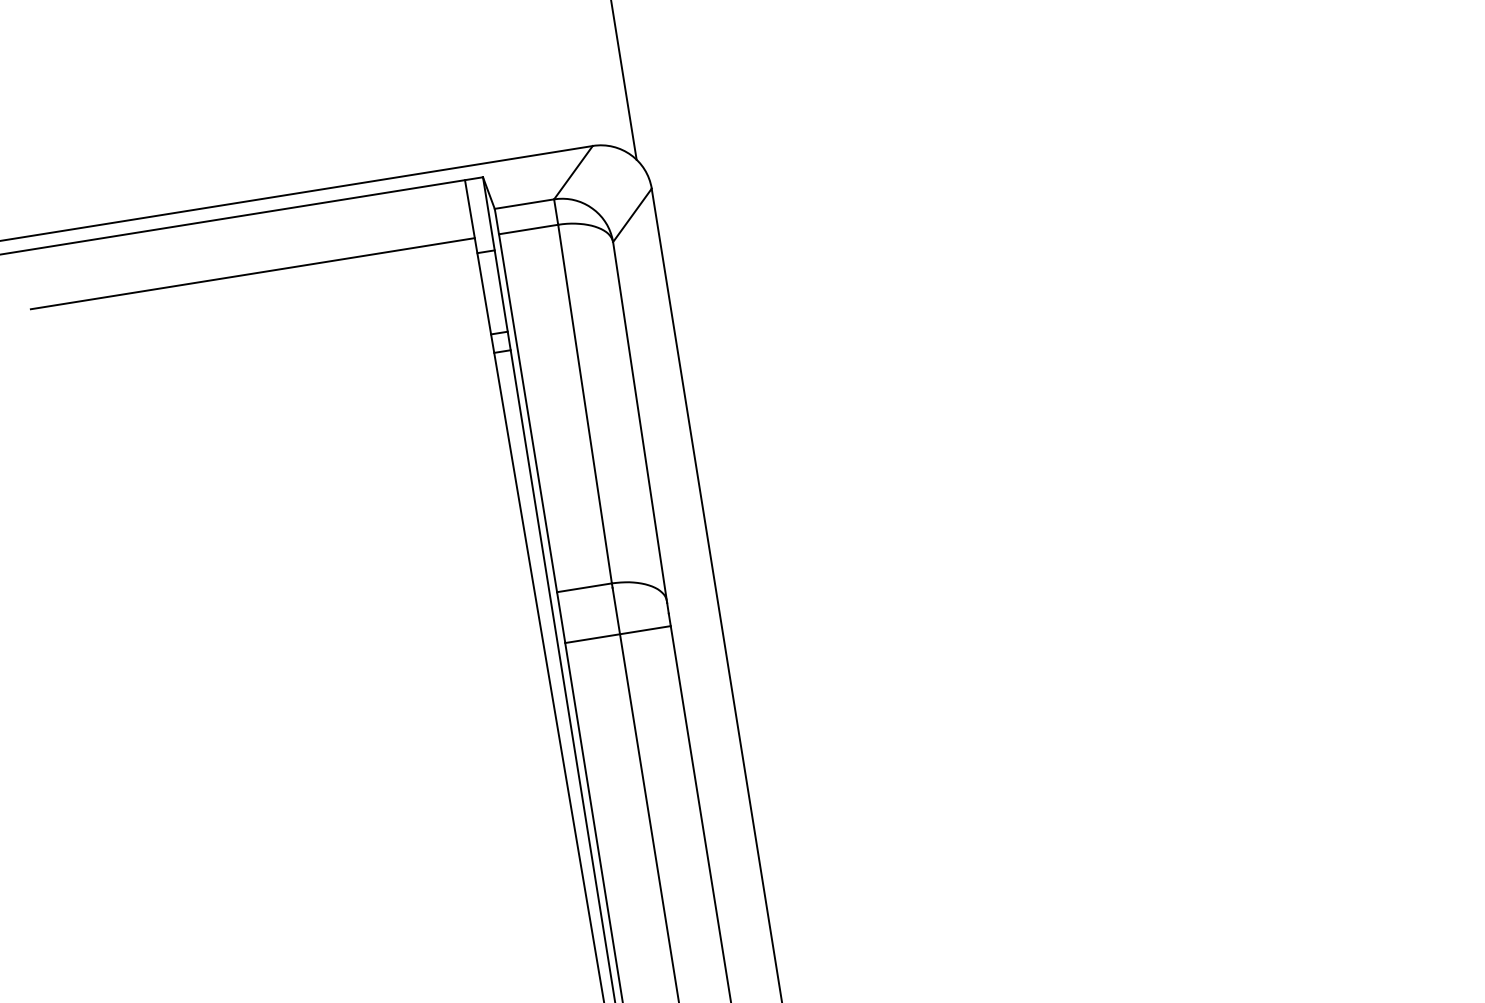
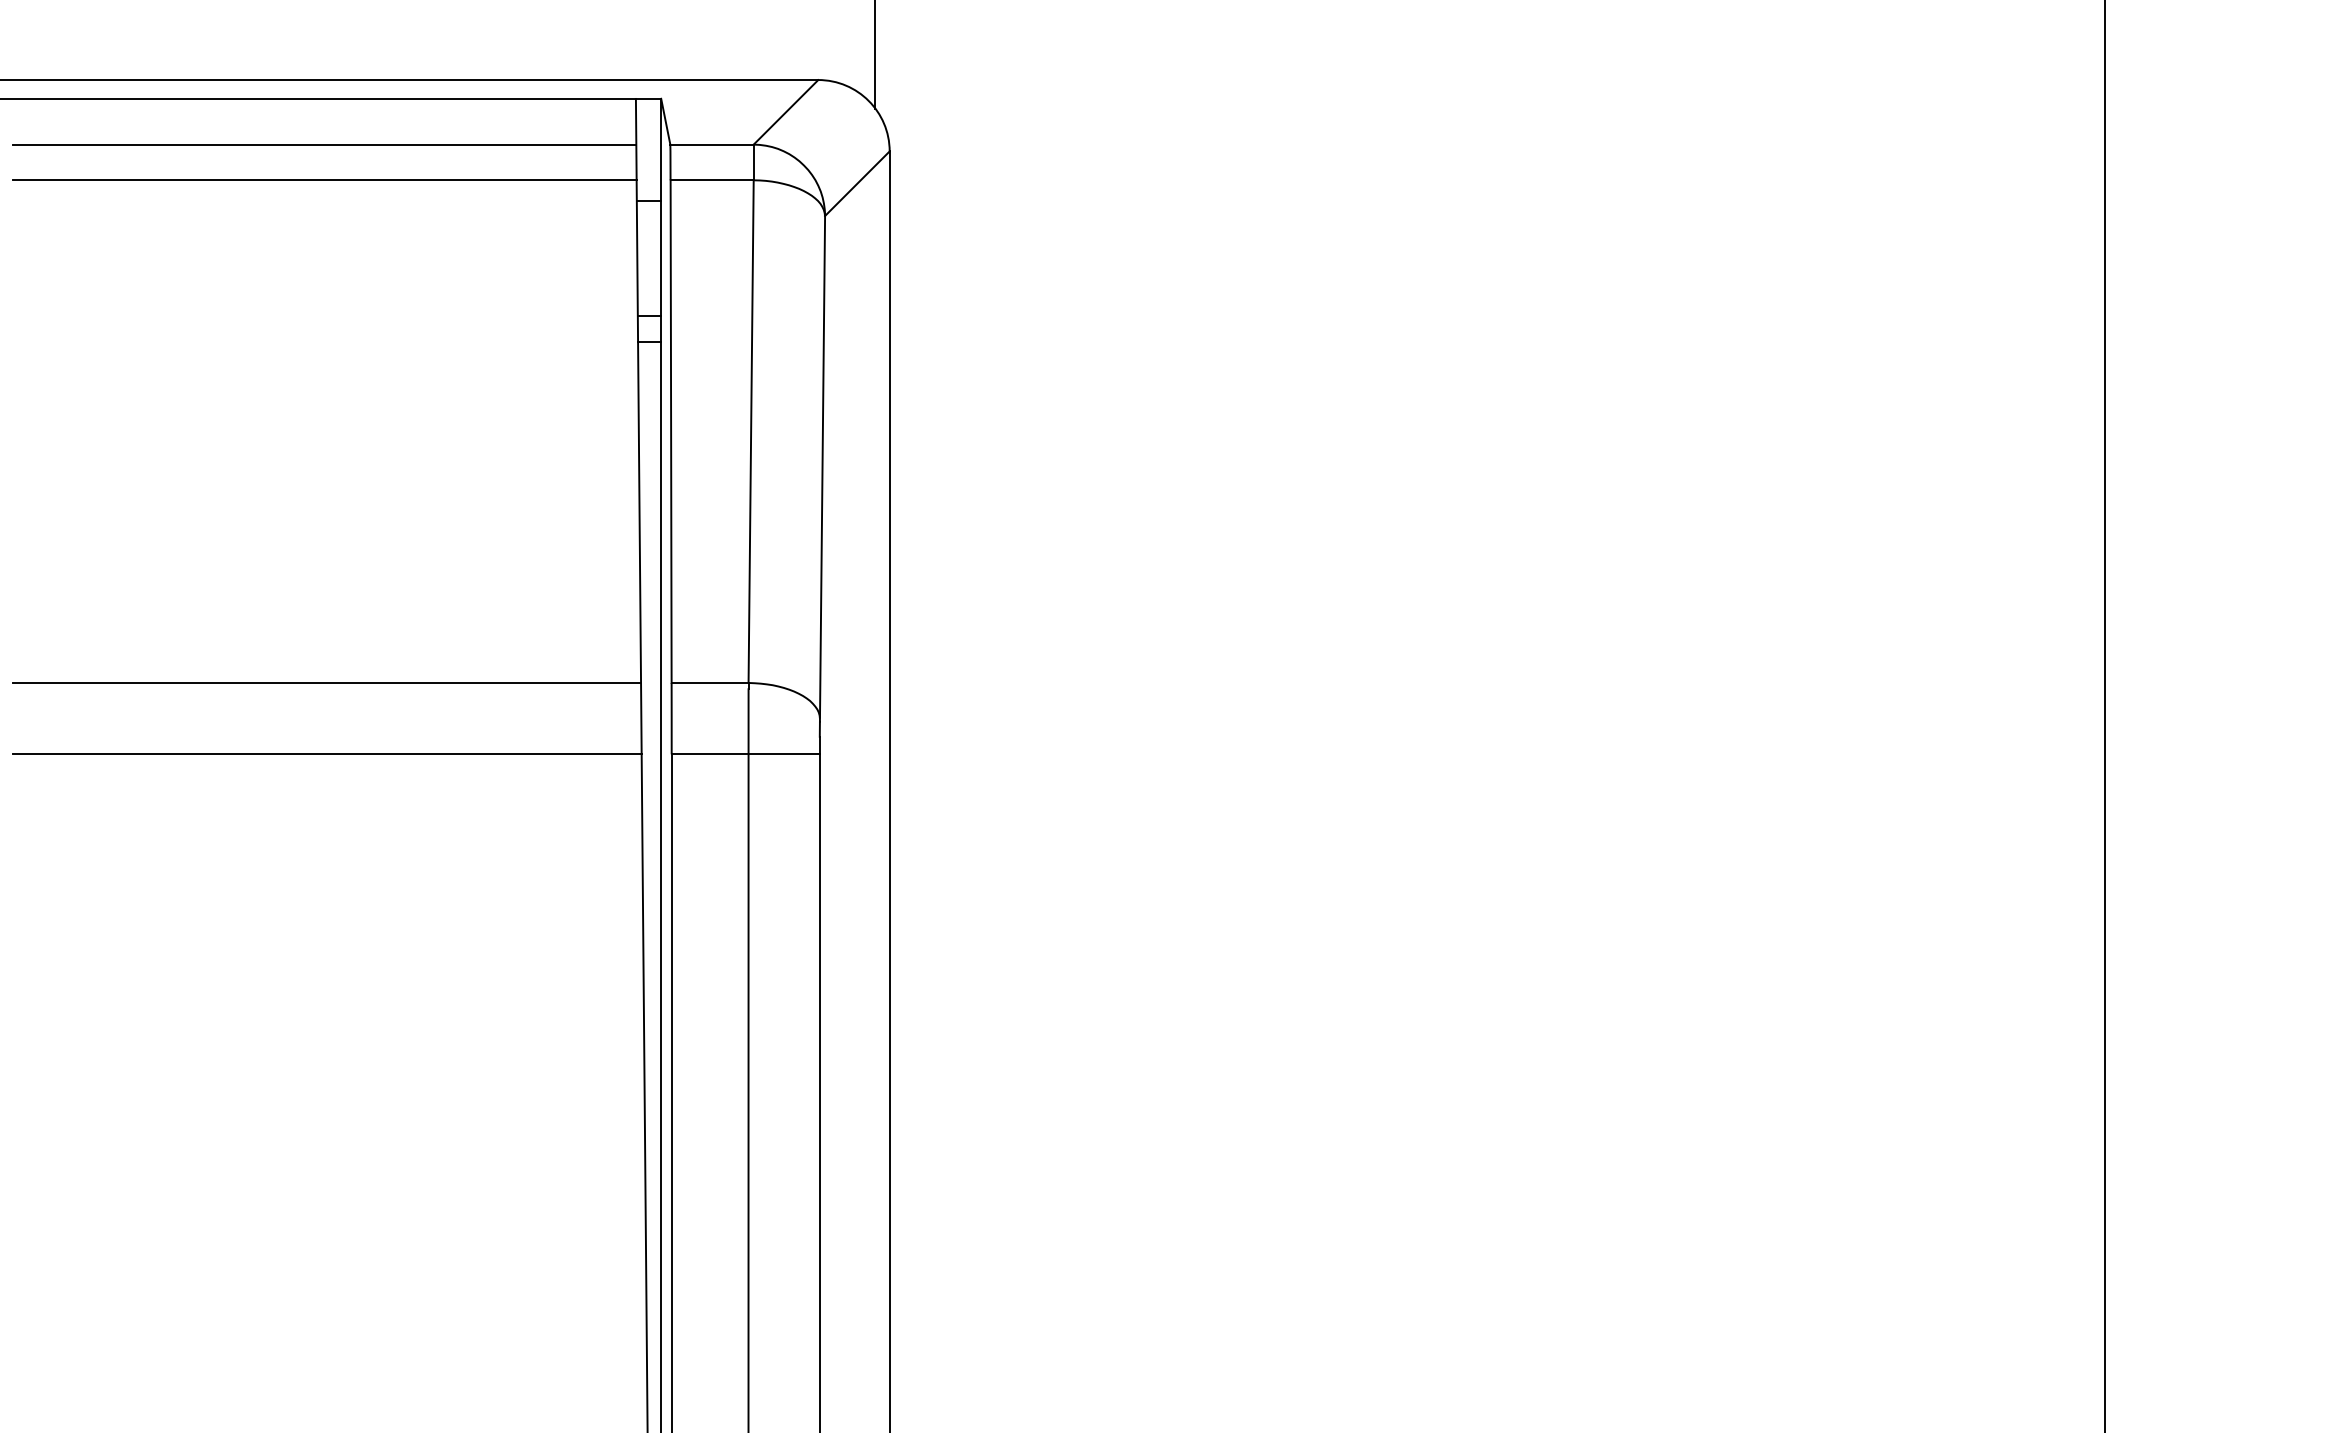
line: (248, 248) -> (324, 144), added
line: (311, 631) -> (327, 682), added
line: (320, 682) -> (327, 754), added

